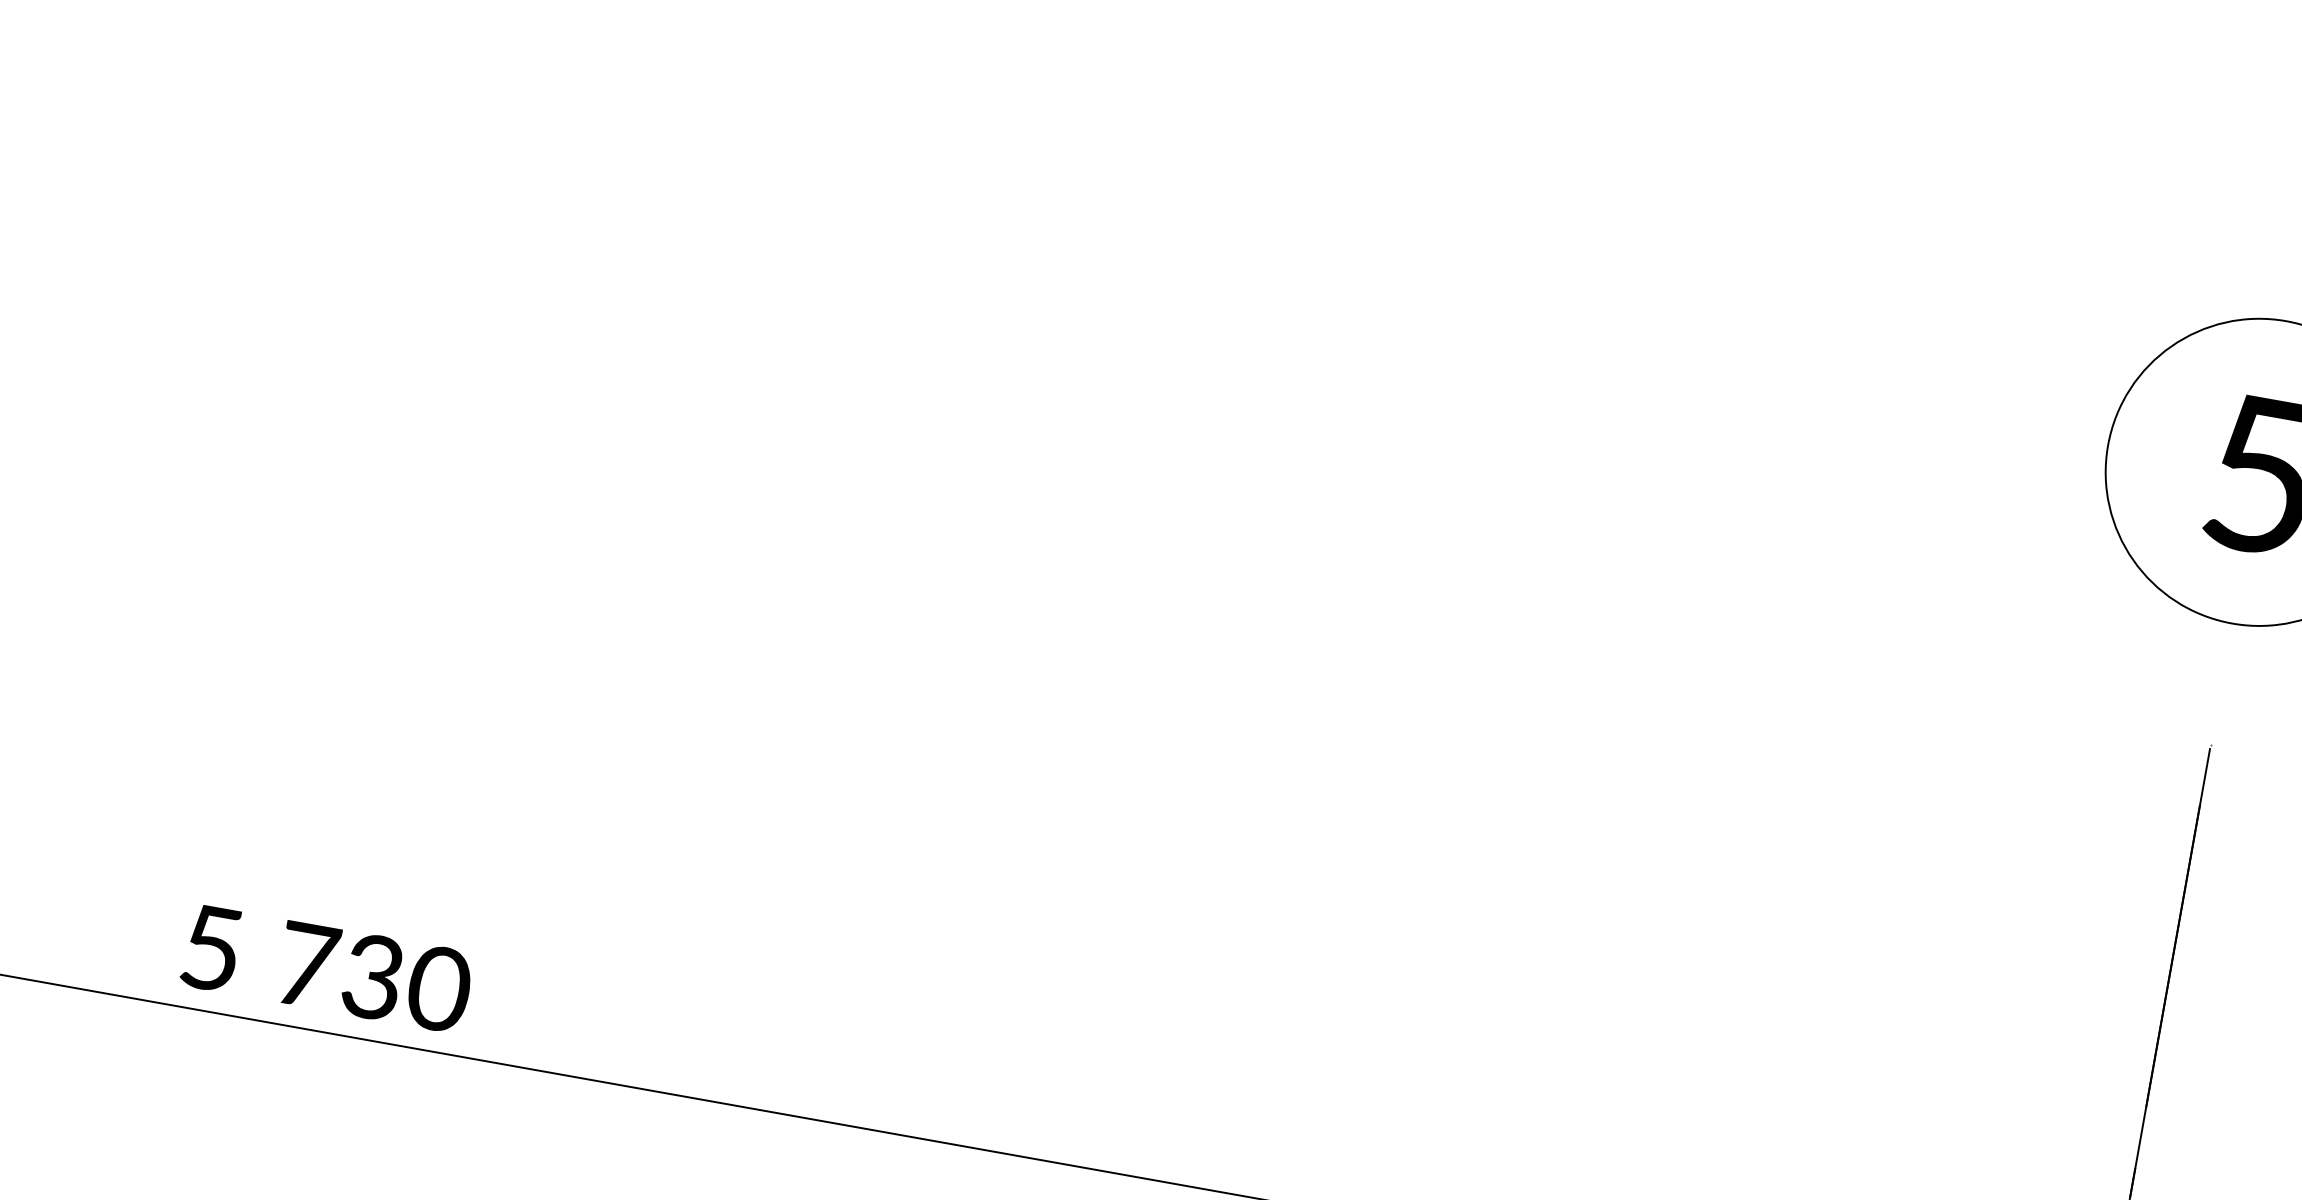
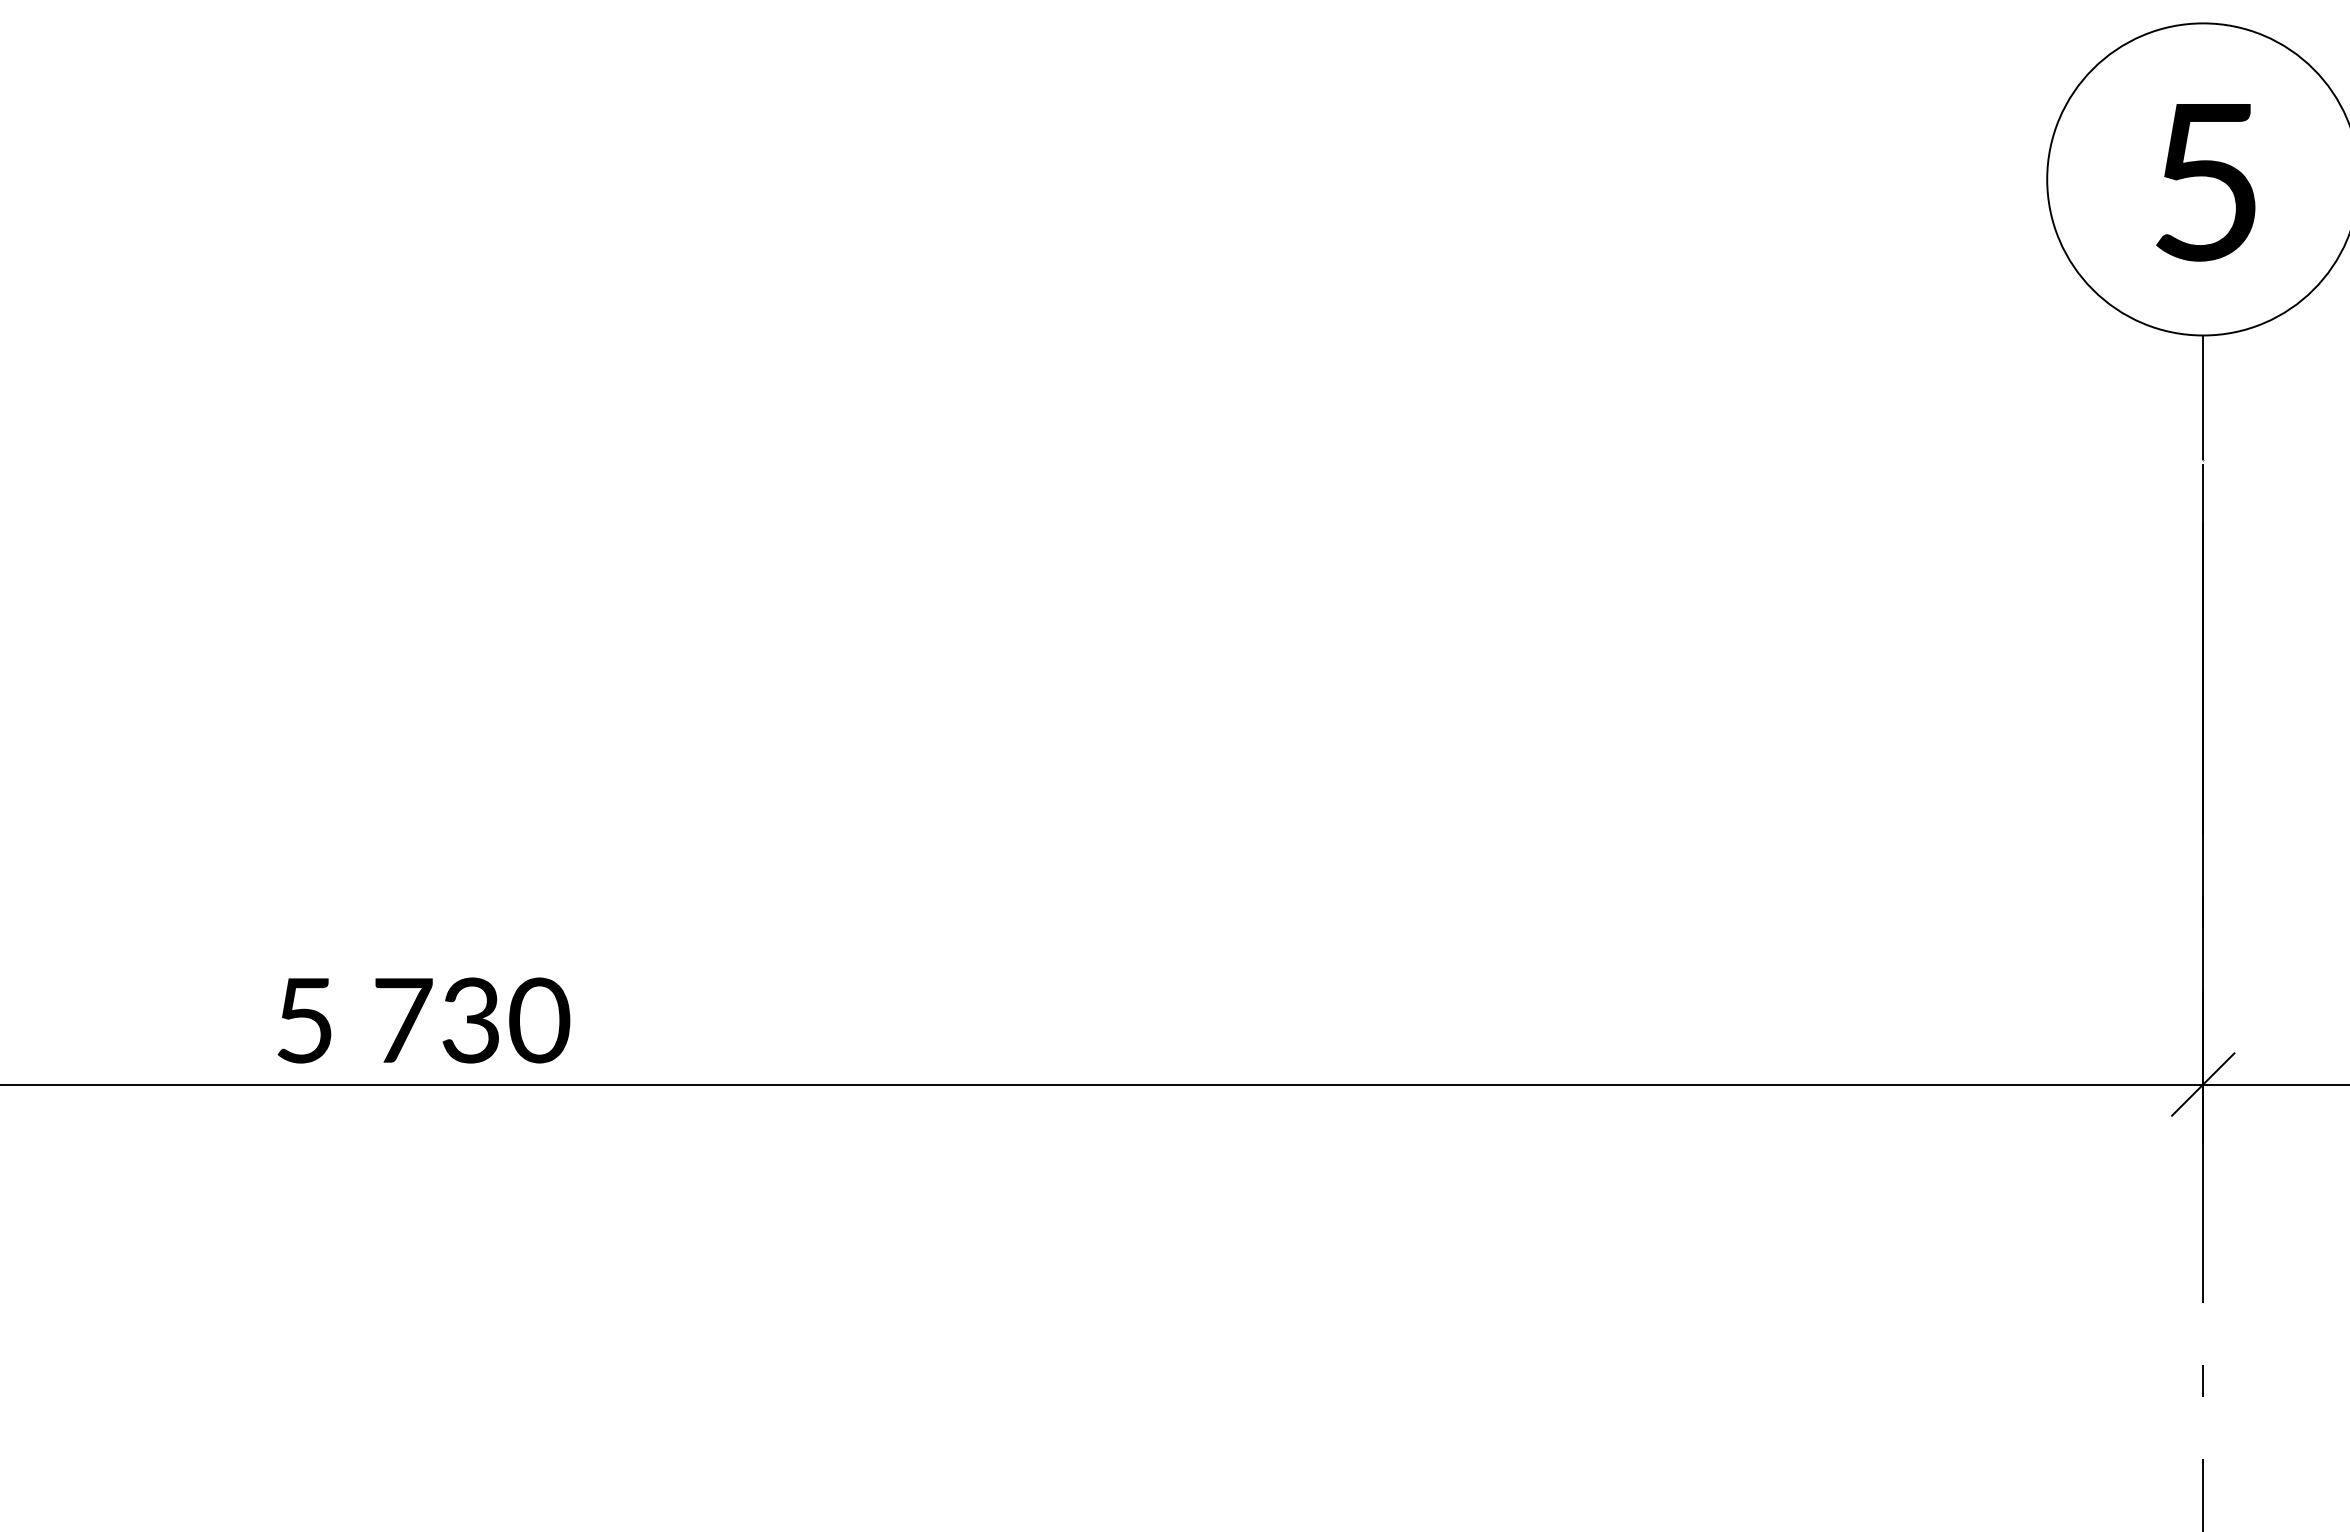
line: (2221, 683) -> (2203, 397), added
text: (326, 968) -> (423, 1020), moved

